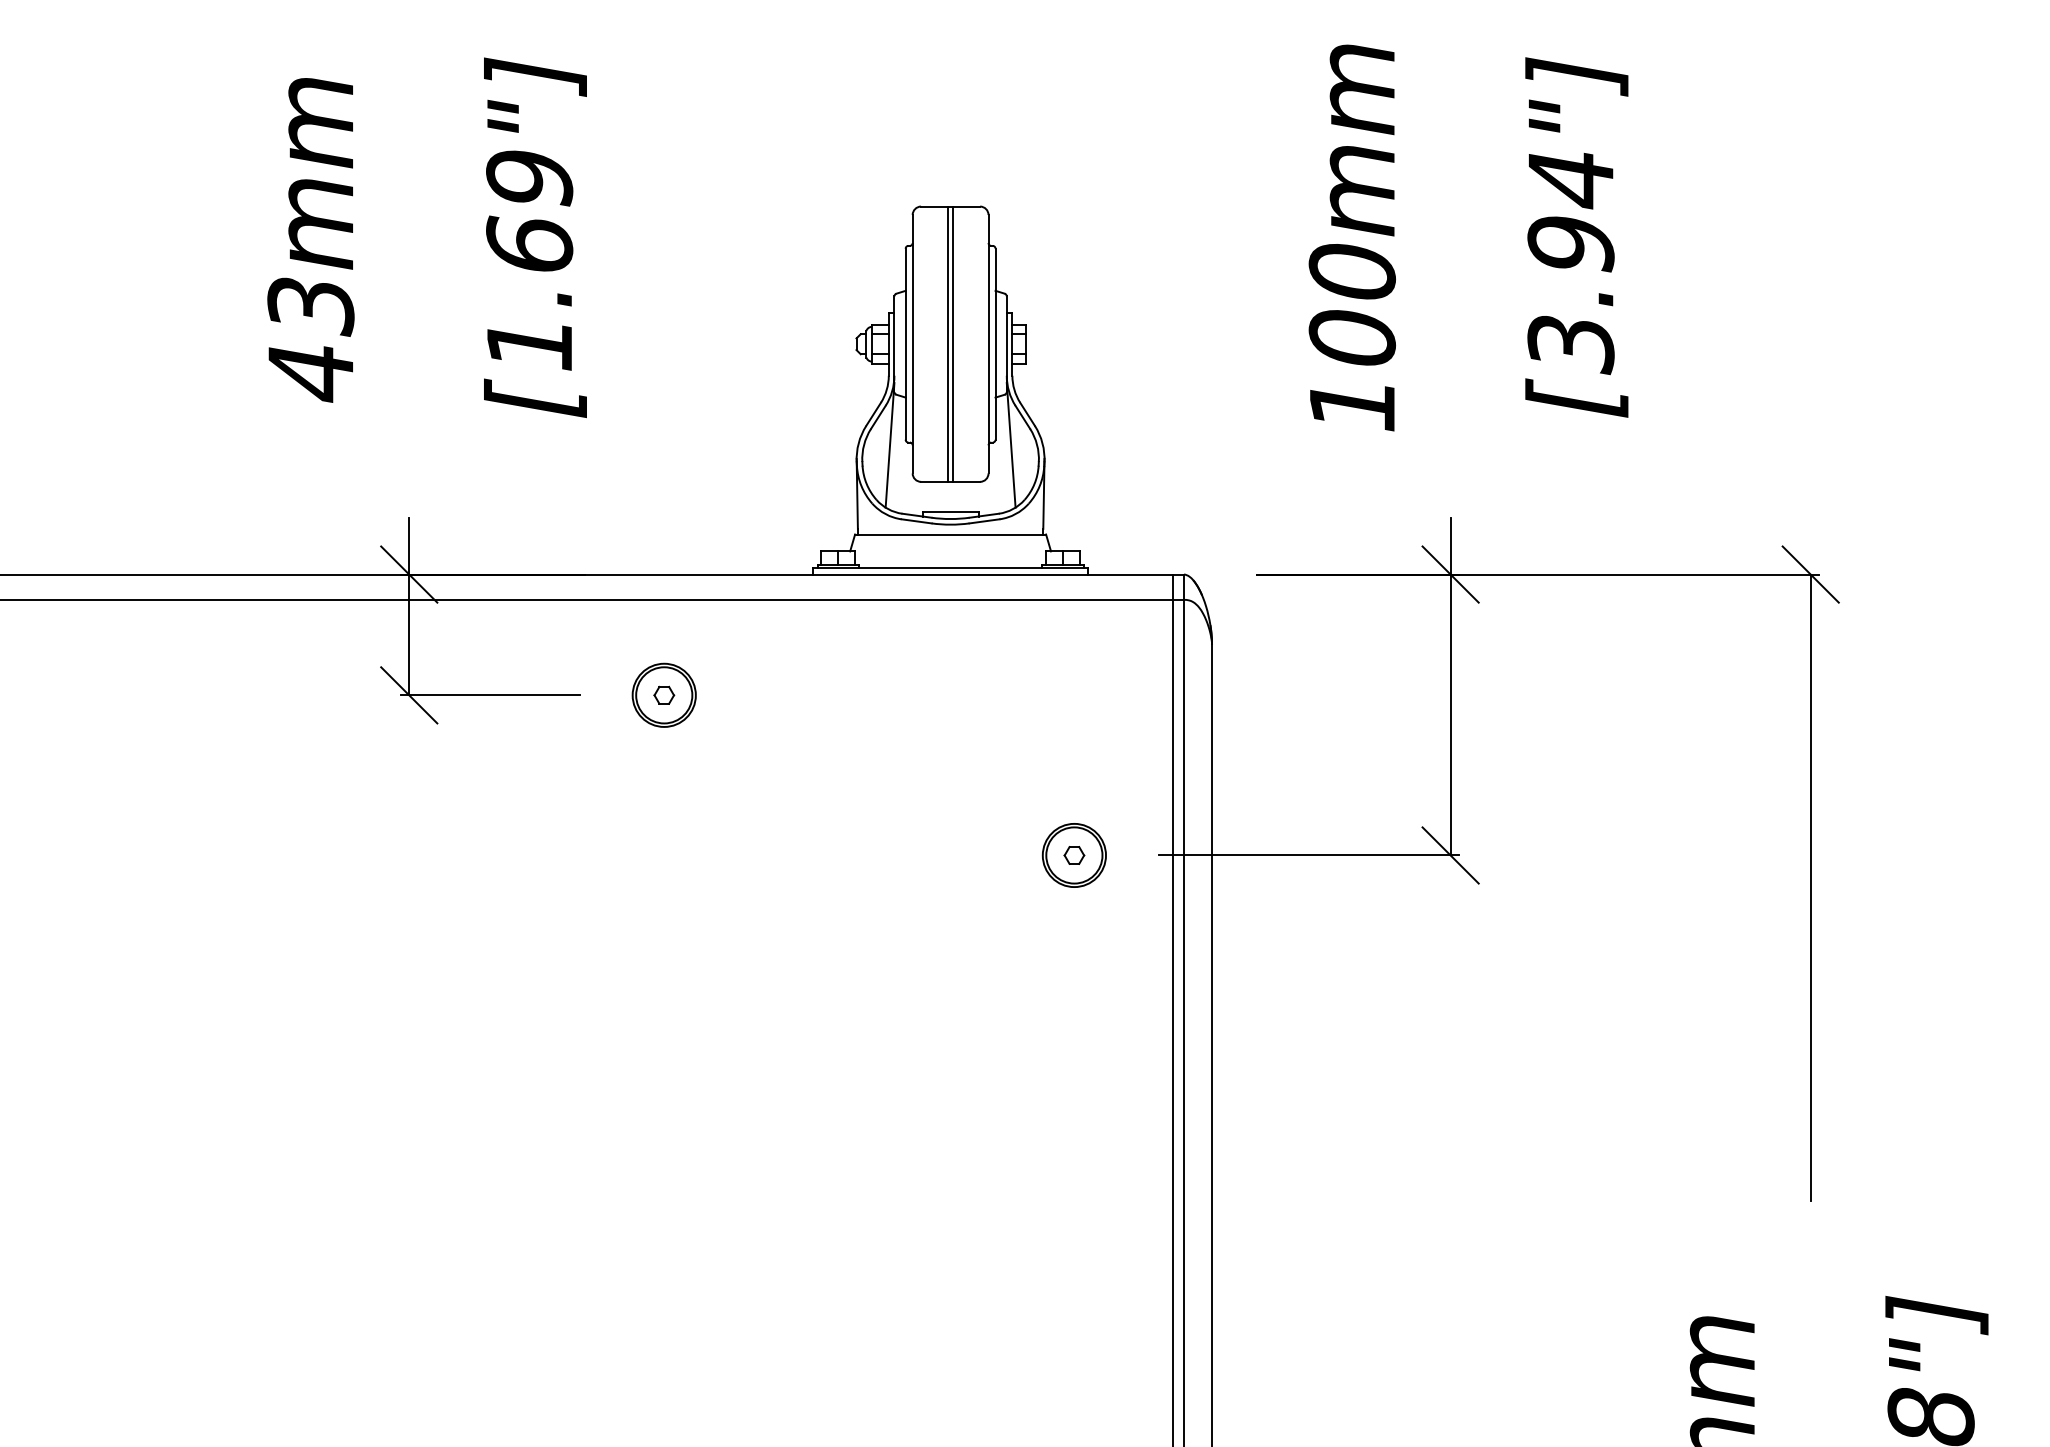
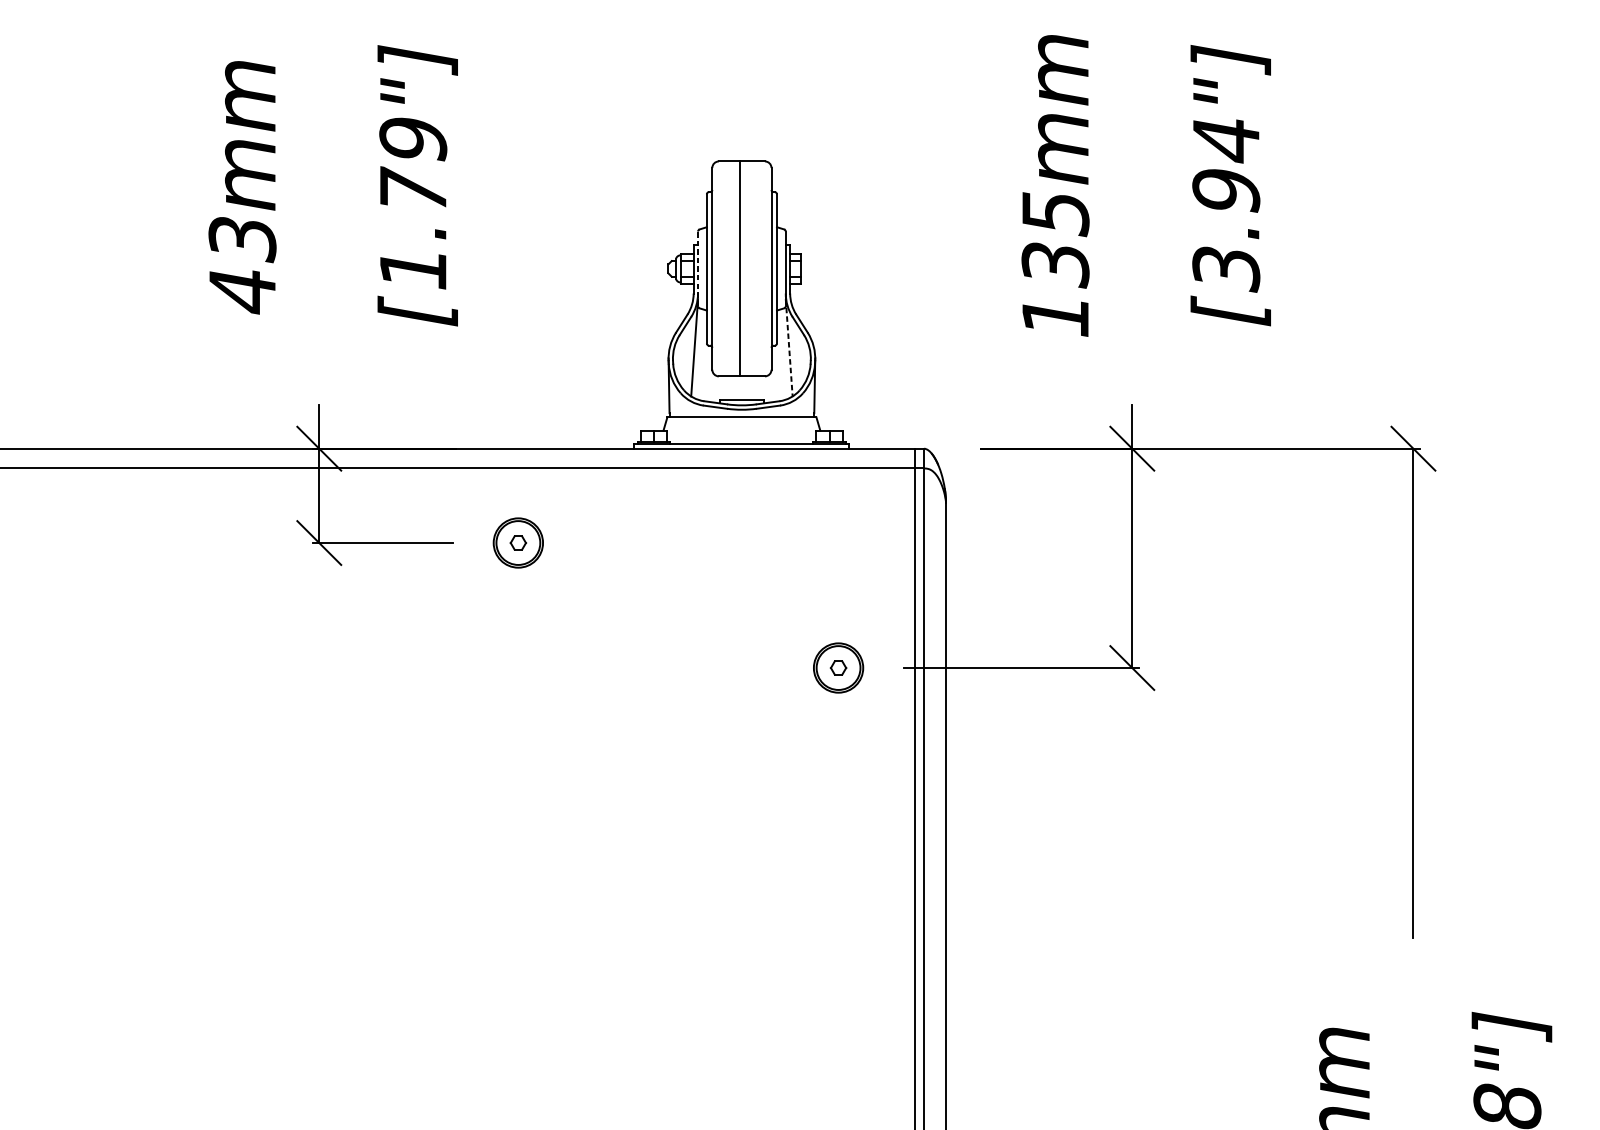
text: (529, 241) -> (413, 188), [1.69"] -> [1.79"]
text: (1352, 306) -> (1055, 239), 100mm -> 135mm
line: (953, 343) -> (744, 268), removed
line: (894, 344) -> (698, 269), solid -> dashed
line: (1011, 445) -> (789, 347), solid -> dashed

